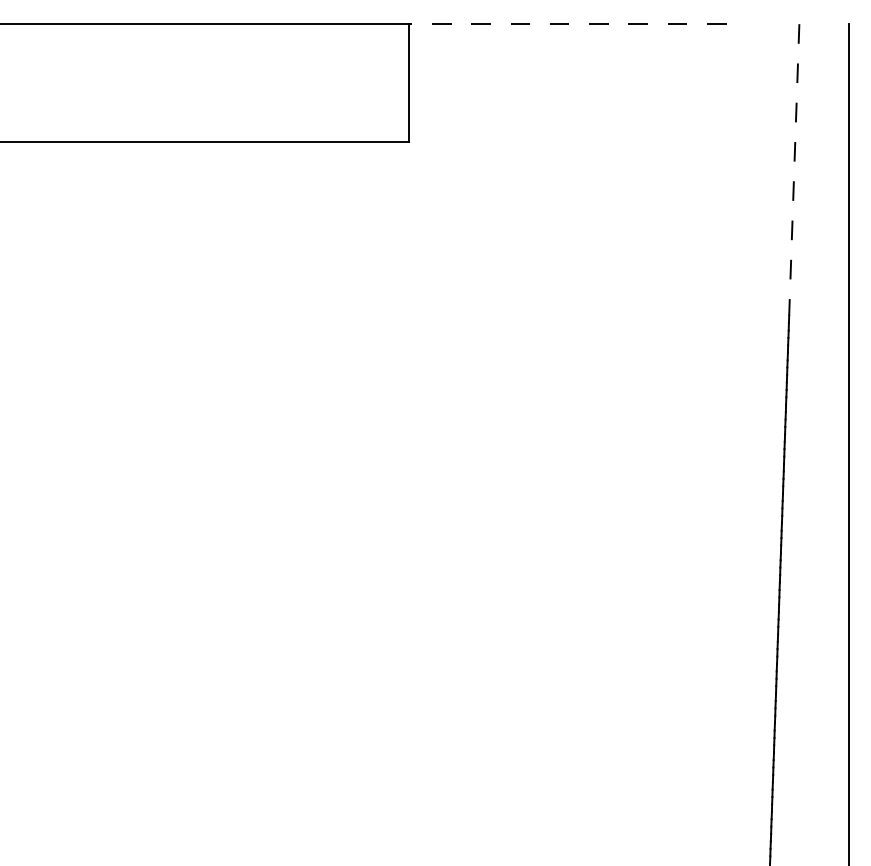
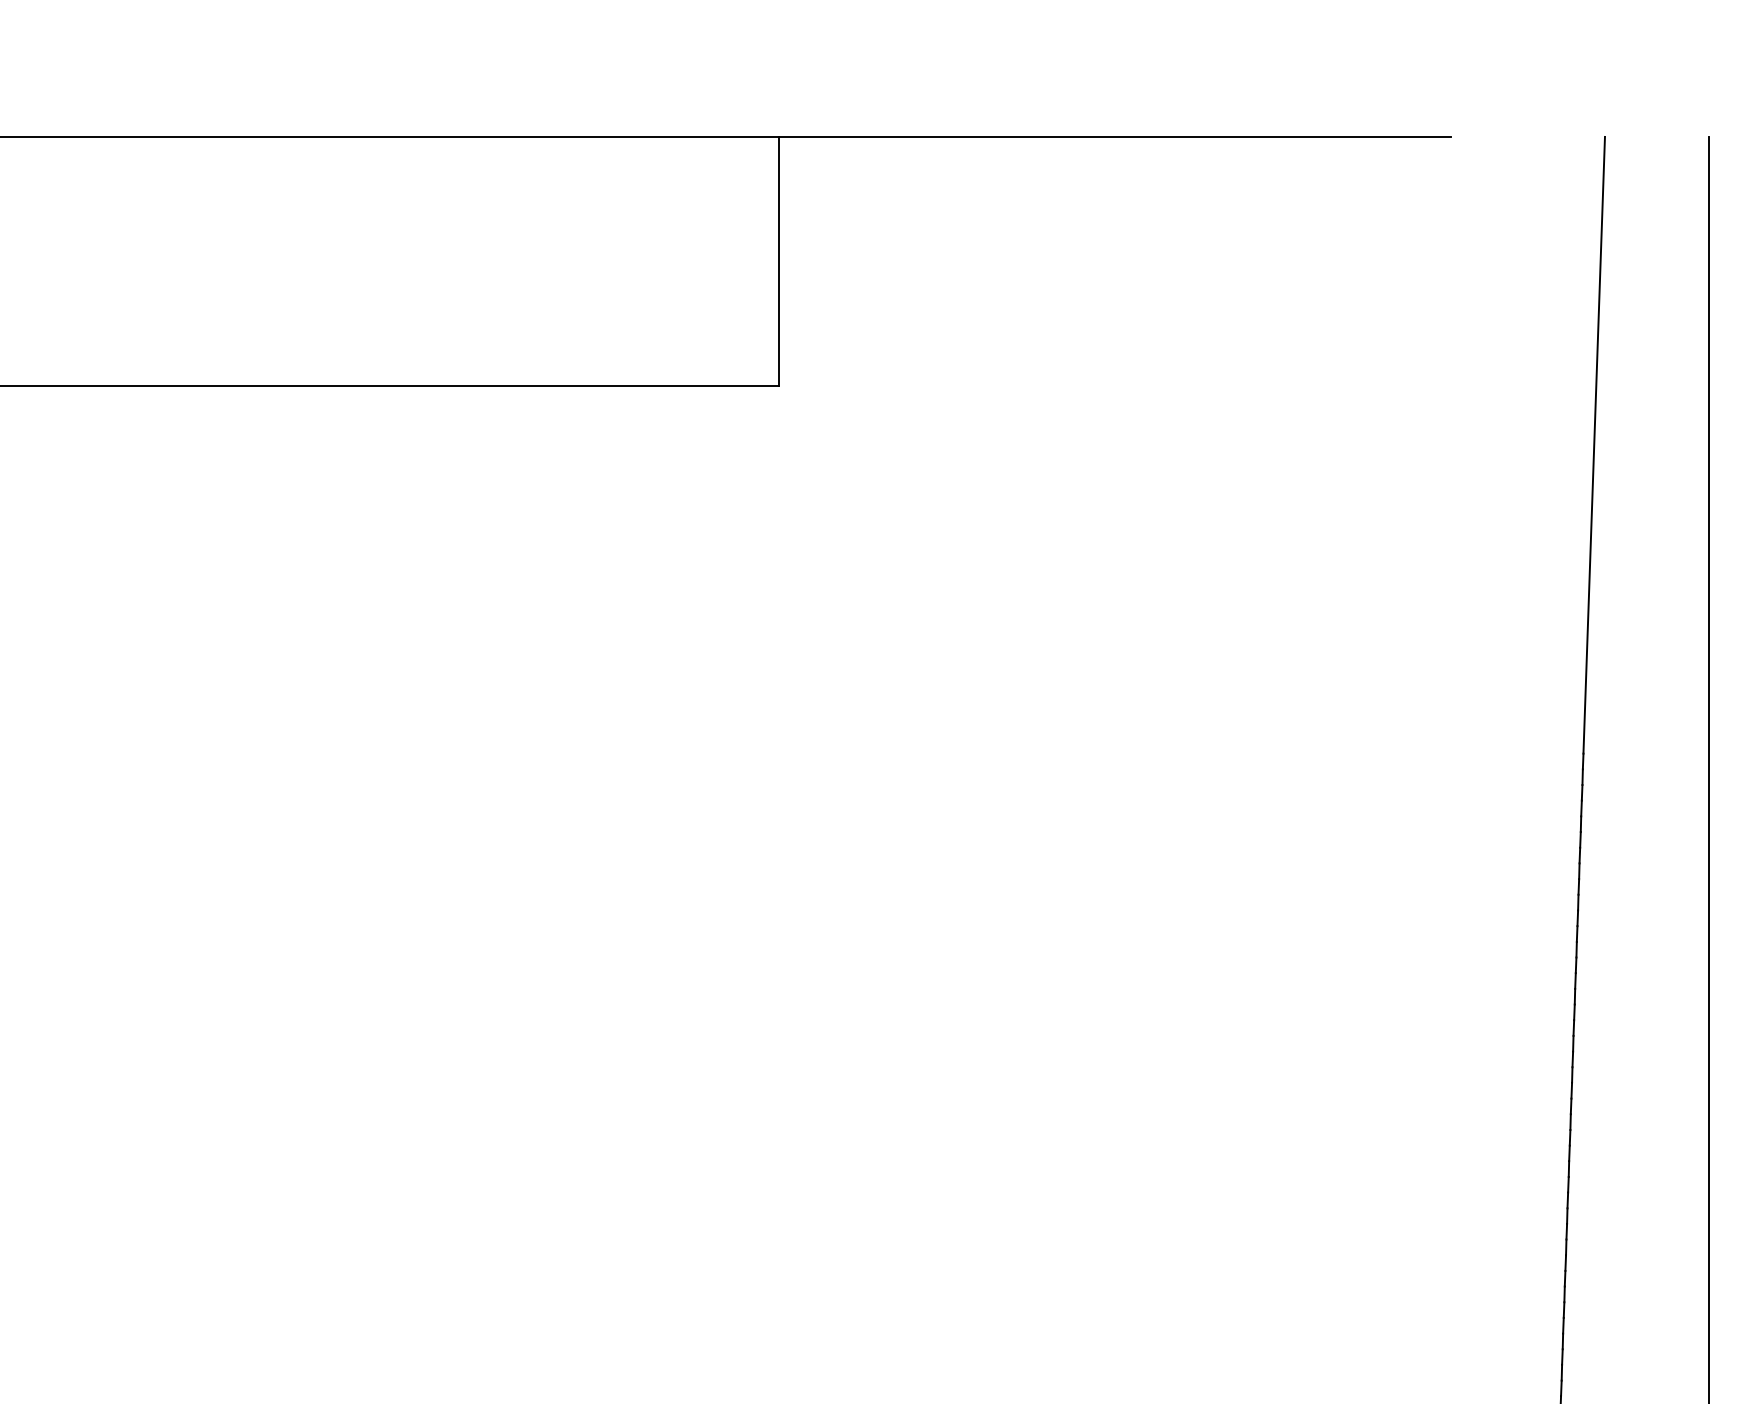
line: (567, 24) -> (1114, 137), dashed -> solid
line: (794, 169) -> (1594, 444), dashed -> solid

